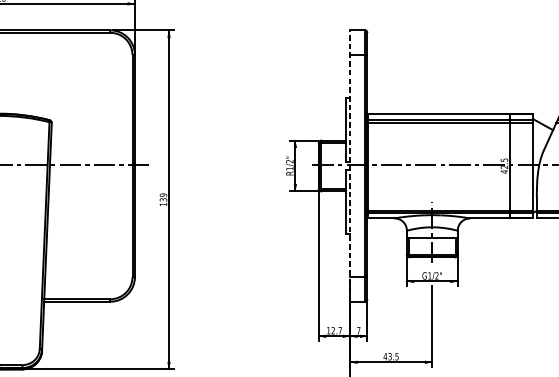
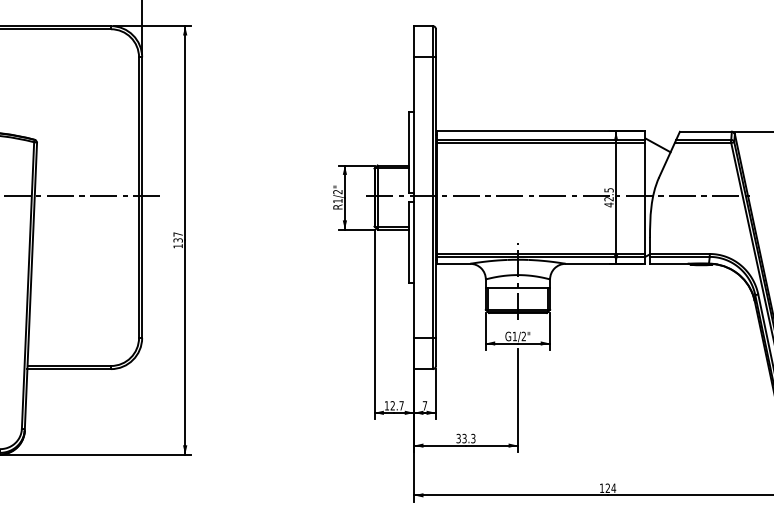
line: (350, 165) -> (414, 197), dashed -> solid
text: (162, 195) -> (177, 234), 139 -> 137
text: (390, 356) -> (465, 438), 43.5 -> 33.3

